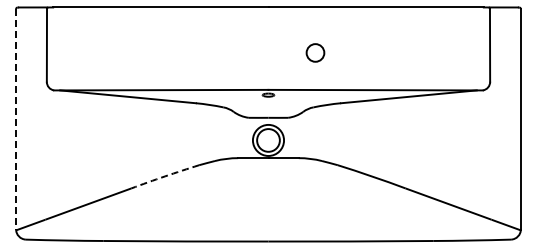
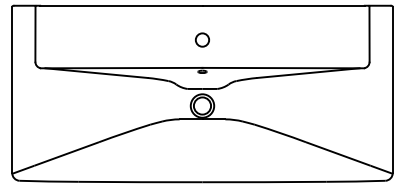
circle: (315, 52) -> (202, 39), moved
line: (16, 119) -> (12, 90), dashed -> solid
arc: (165, 176) -> (124, 133), dashed -> solid

